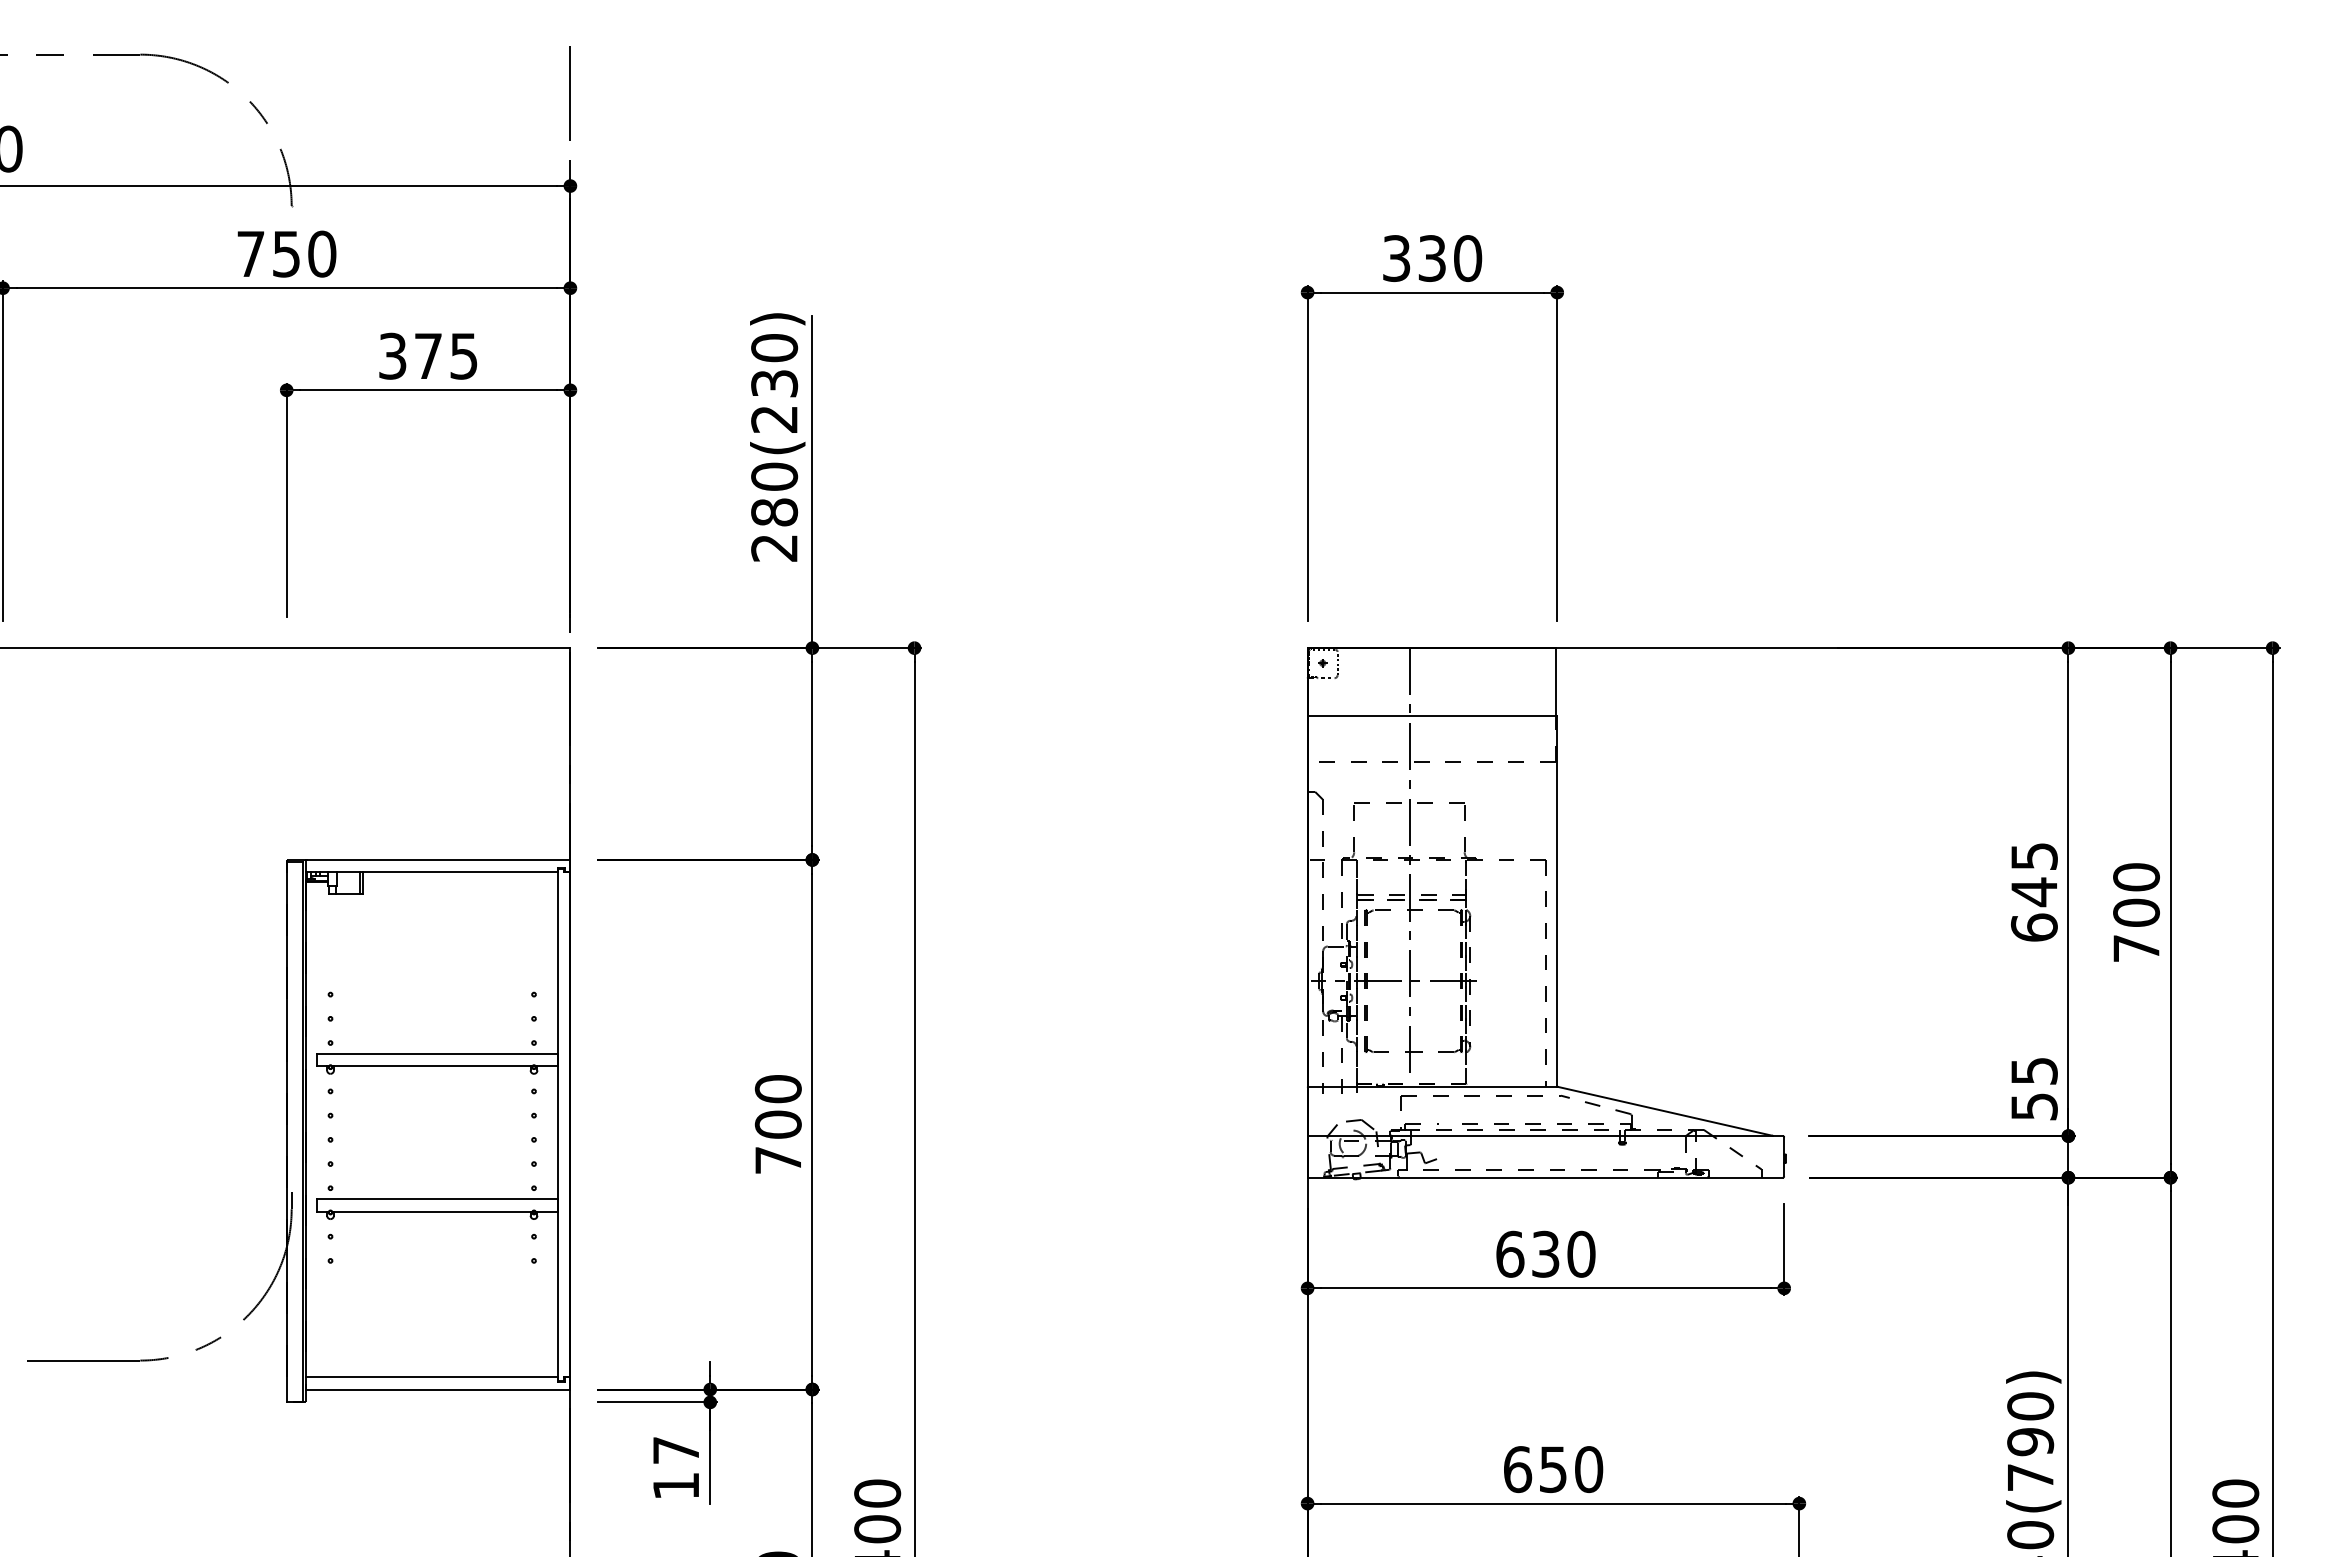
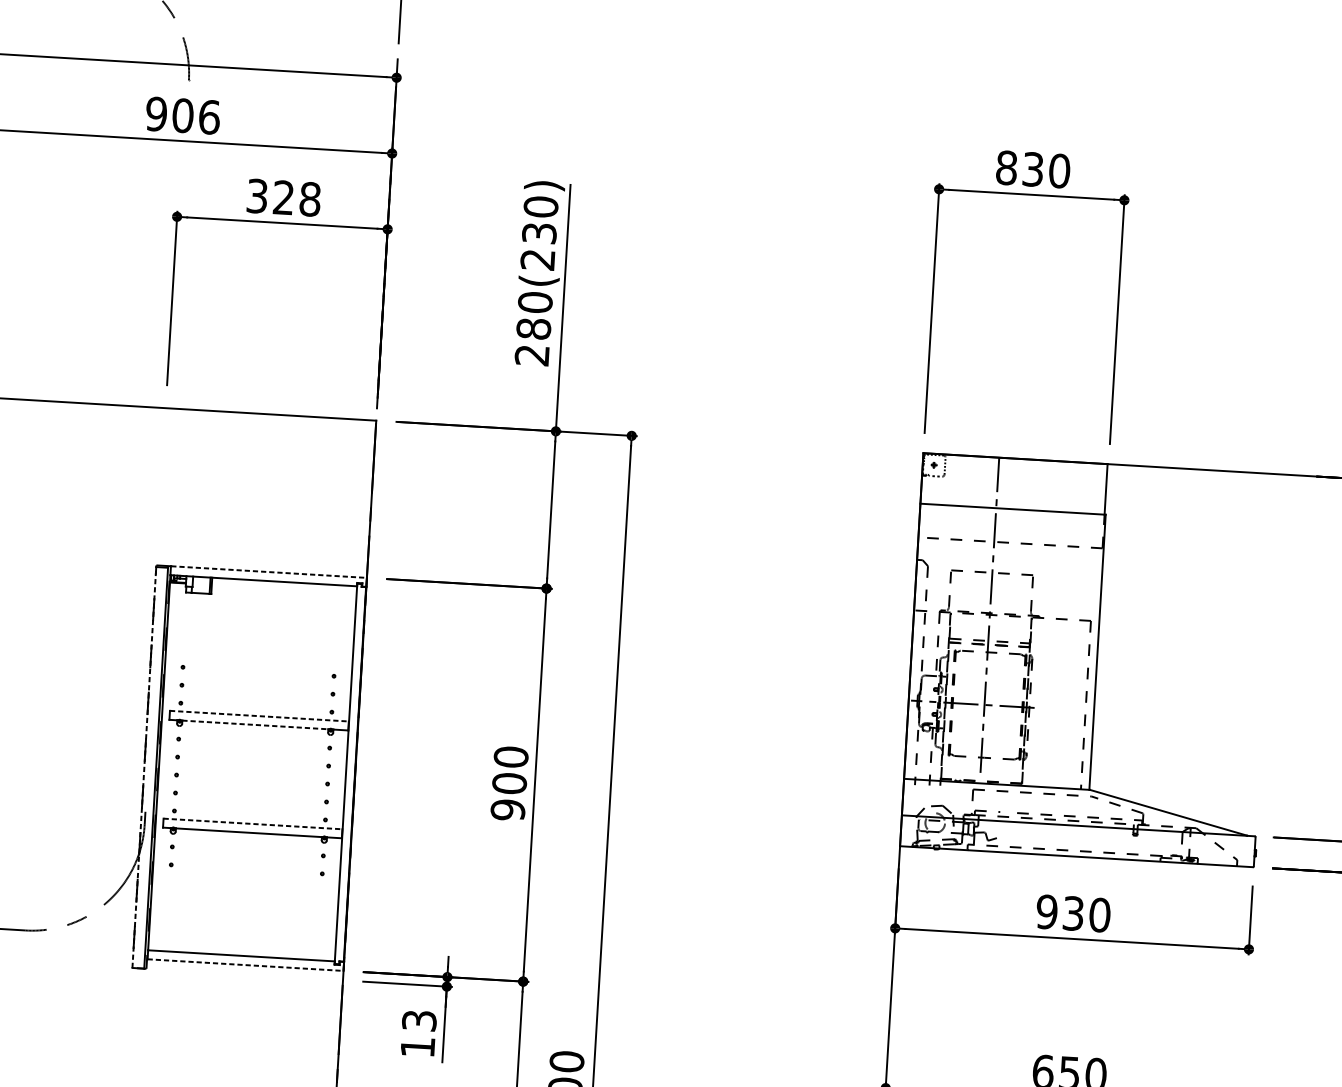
text: (286, 253) -> (182, 115), 750 -> 906
text: (1396, 258) -> (1006, 167), 330 -> 830
text: (446, 355) -> (297, 198), 375 -> 328
line: (438, 859) -> (269, 571), solid -> dashed
line: (437, 1054) -> (259, 716), solid -> dashed
line: (432, 1066) -> (255, 725), solid -> dashed
line: (286, 1131) -> (144, 766), solid -> dashed
text: (777, 1160) -> (507, 810), 700 -> 900
line: (437, 1199) -> (253, 824), solid -> dashed
text: (1510, 1253) -> (1047, 911), 630 -> 930
line: (438, 1389) -> (245, 965), solid -> dashed
text: (675, 1450) -> (418, 1020), 17 -> 13

